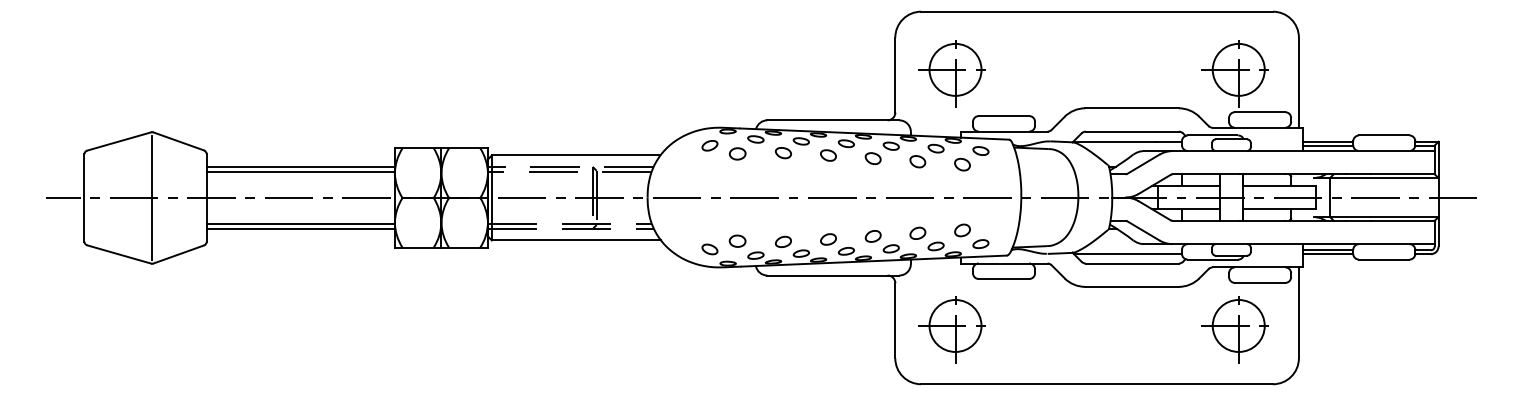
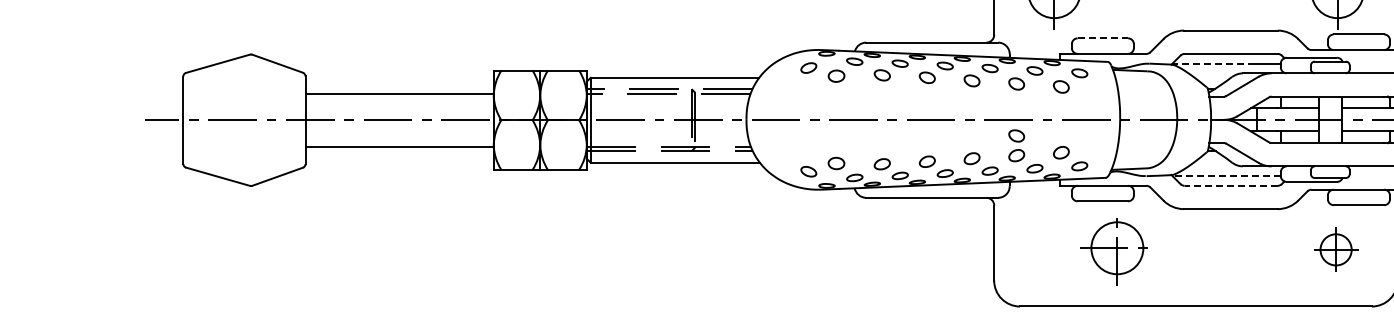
line: (1004, 116) -> (1103, 38), solid -> dashed
line: (1114, 141) -> (1213, 63), solid -> dashed
line: (300, 166) -> (399, 88), removed
line: (152, 197) -> (251, 119), removed
part: (917, 213) -> (1016, 135), added
line: (300, 228) -> (399, 150), removed
line: (1128, 254) -> (1227, 176), solid -> dashed
line: (1132, 263) -> (1231, 185), solid -> dashed
part: (951, 329) -> (1113, 251), moved
part: (1234, 329) -> (1333, 251), size x0.6

